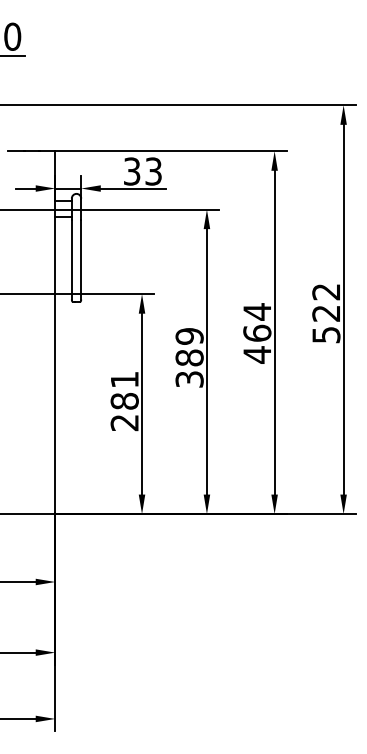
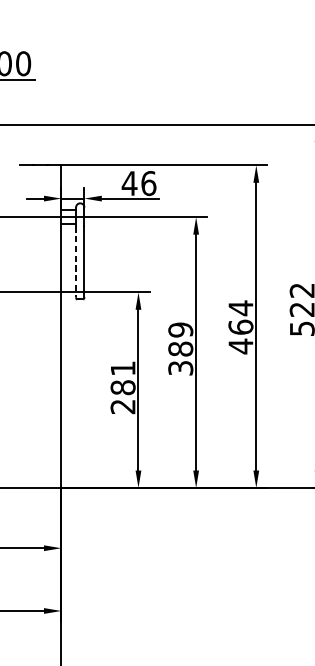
text: (142, 171) -> (138, 183), 33 -> 46
line: (71, 259) -> (75, 261), solid -> dashed

